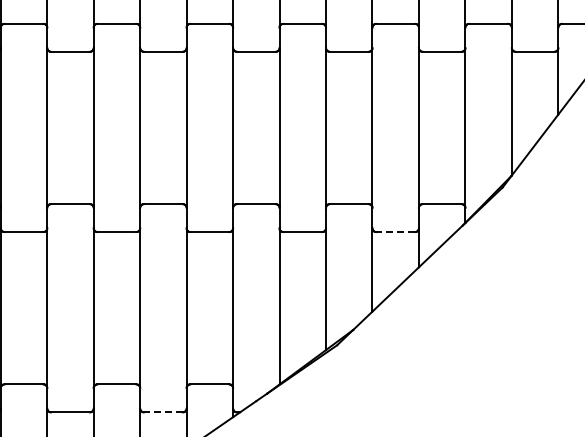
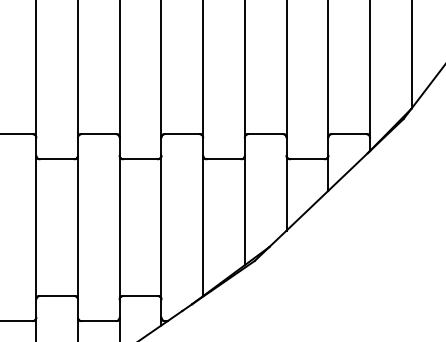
line: (395, 232) -> (307, 159), dashed -> solid
line: (163, 412) -> (98, 321), dashed -> solid

